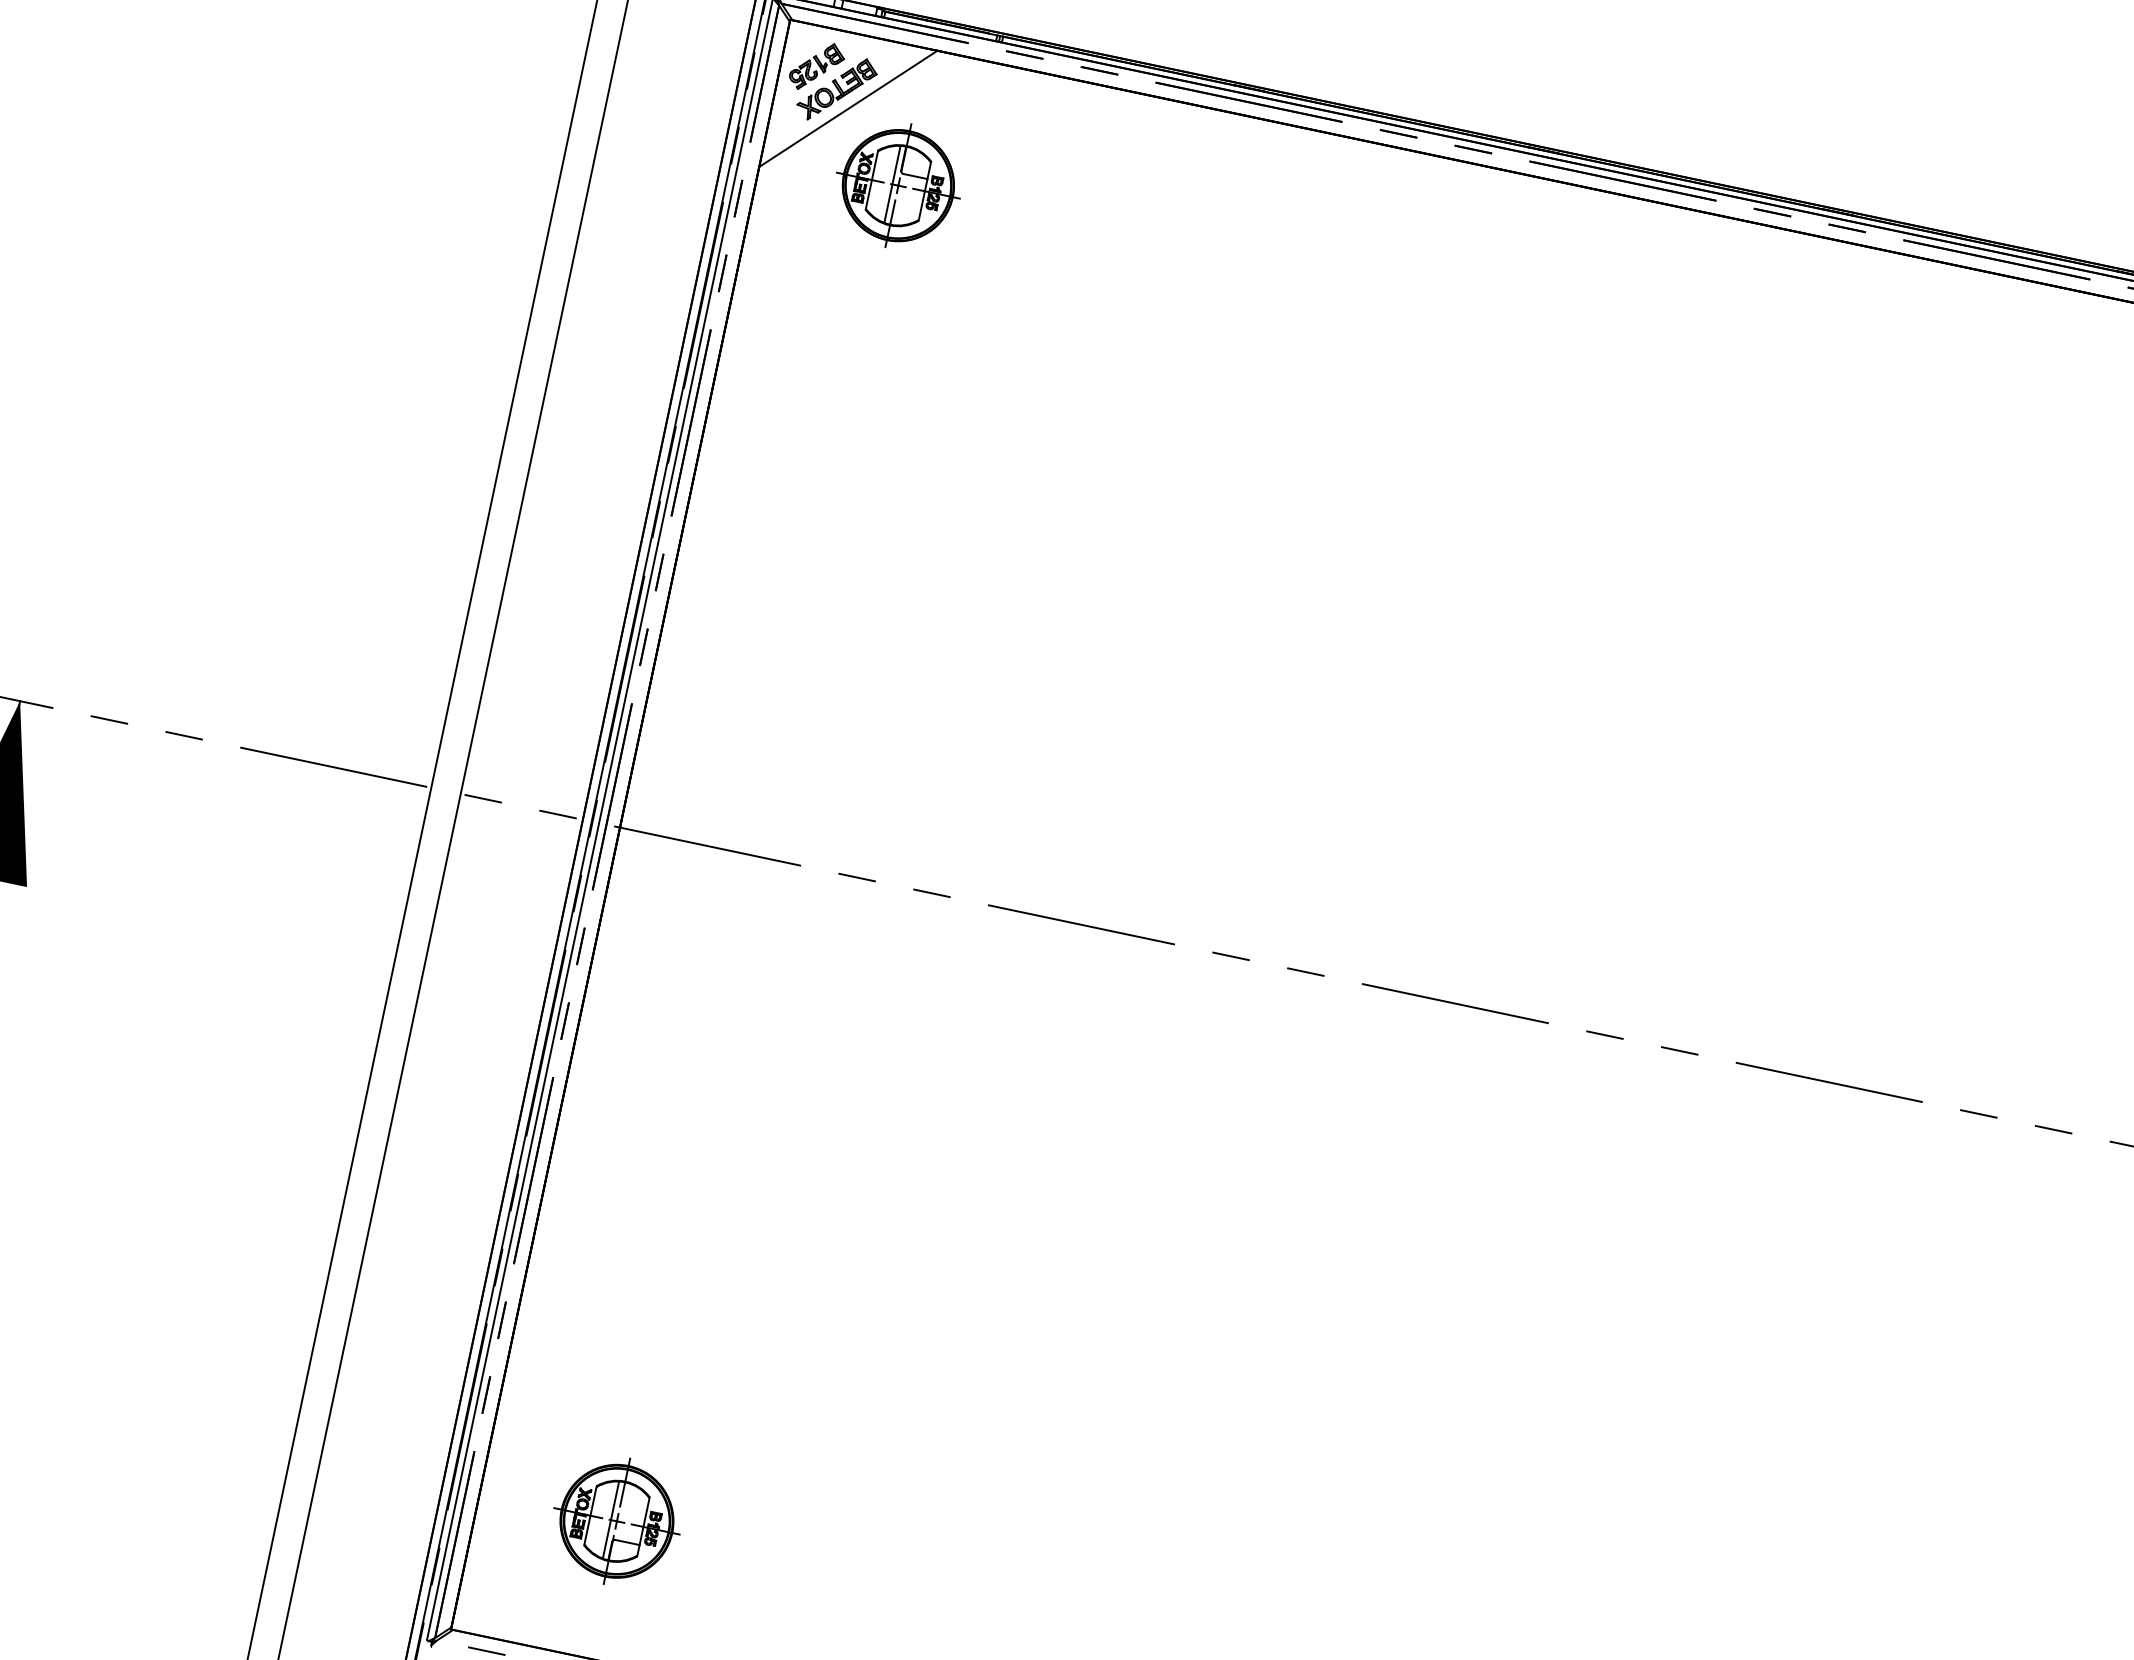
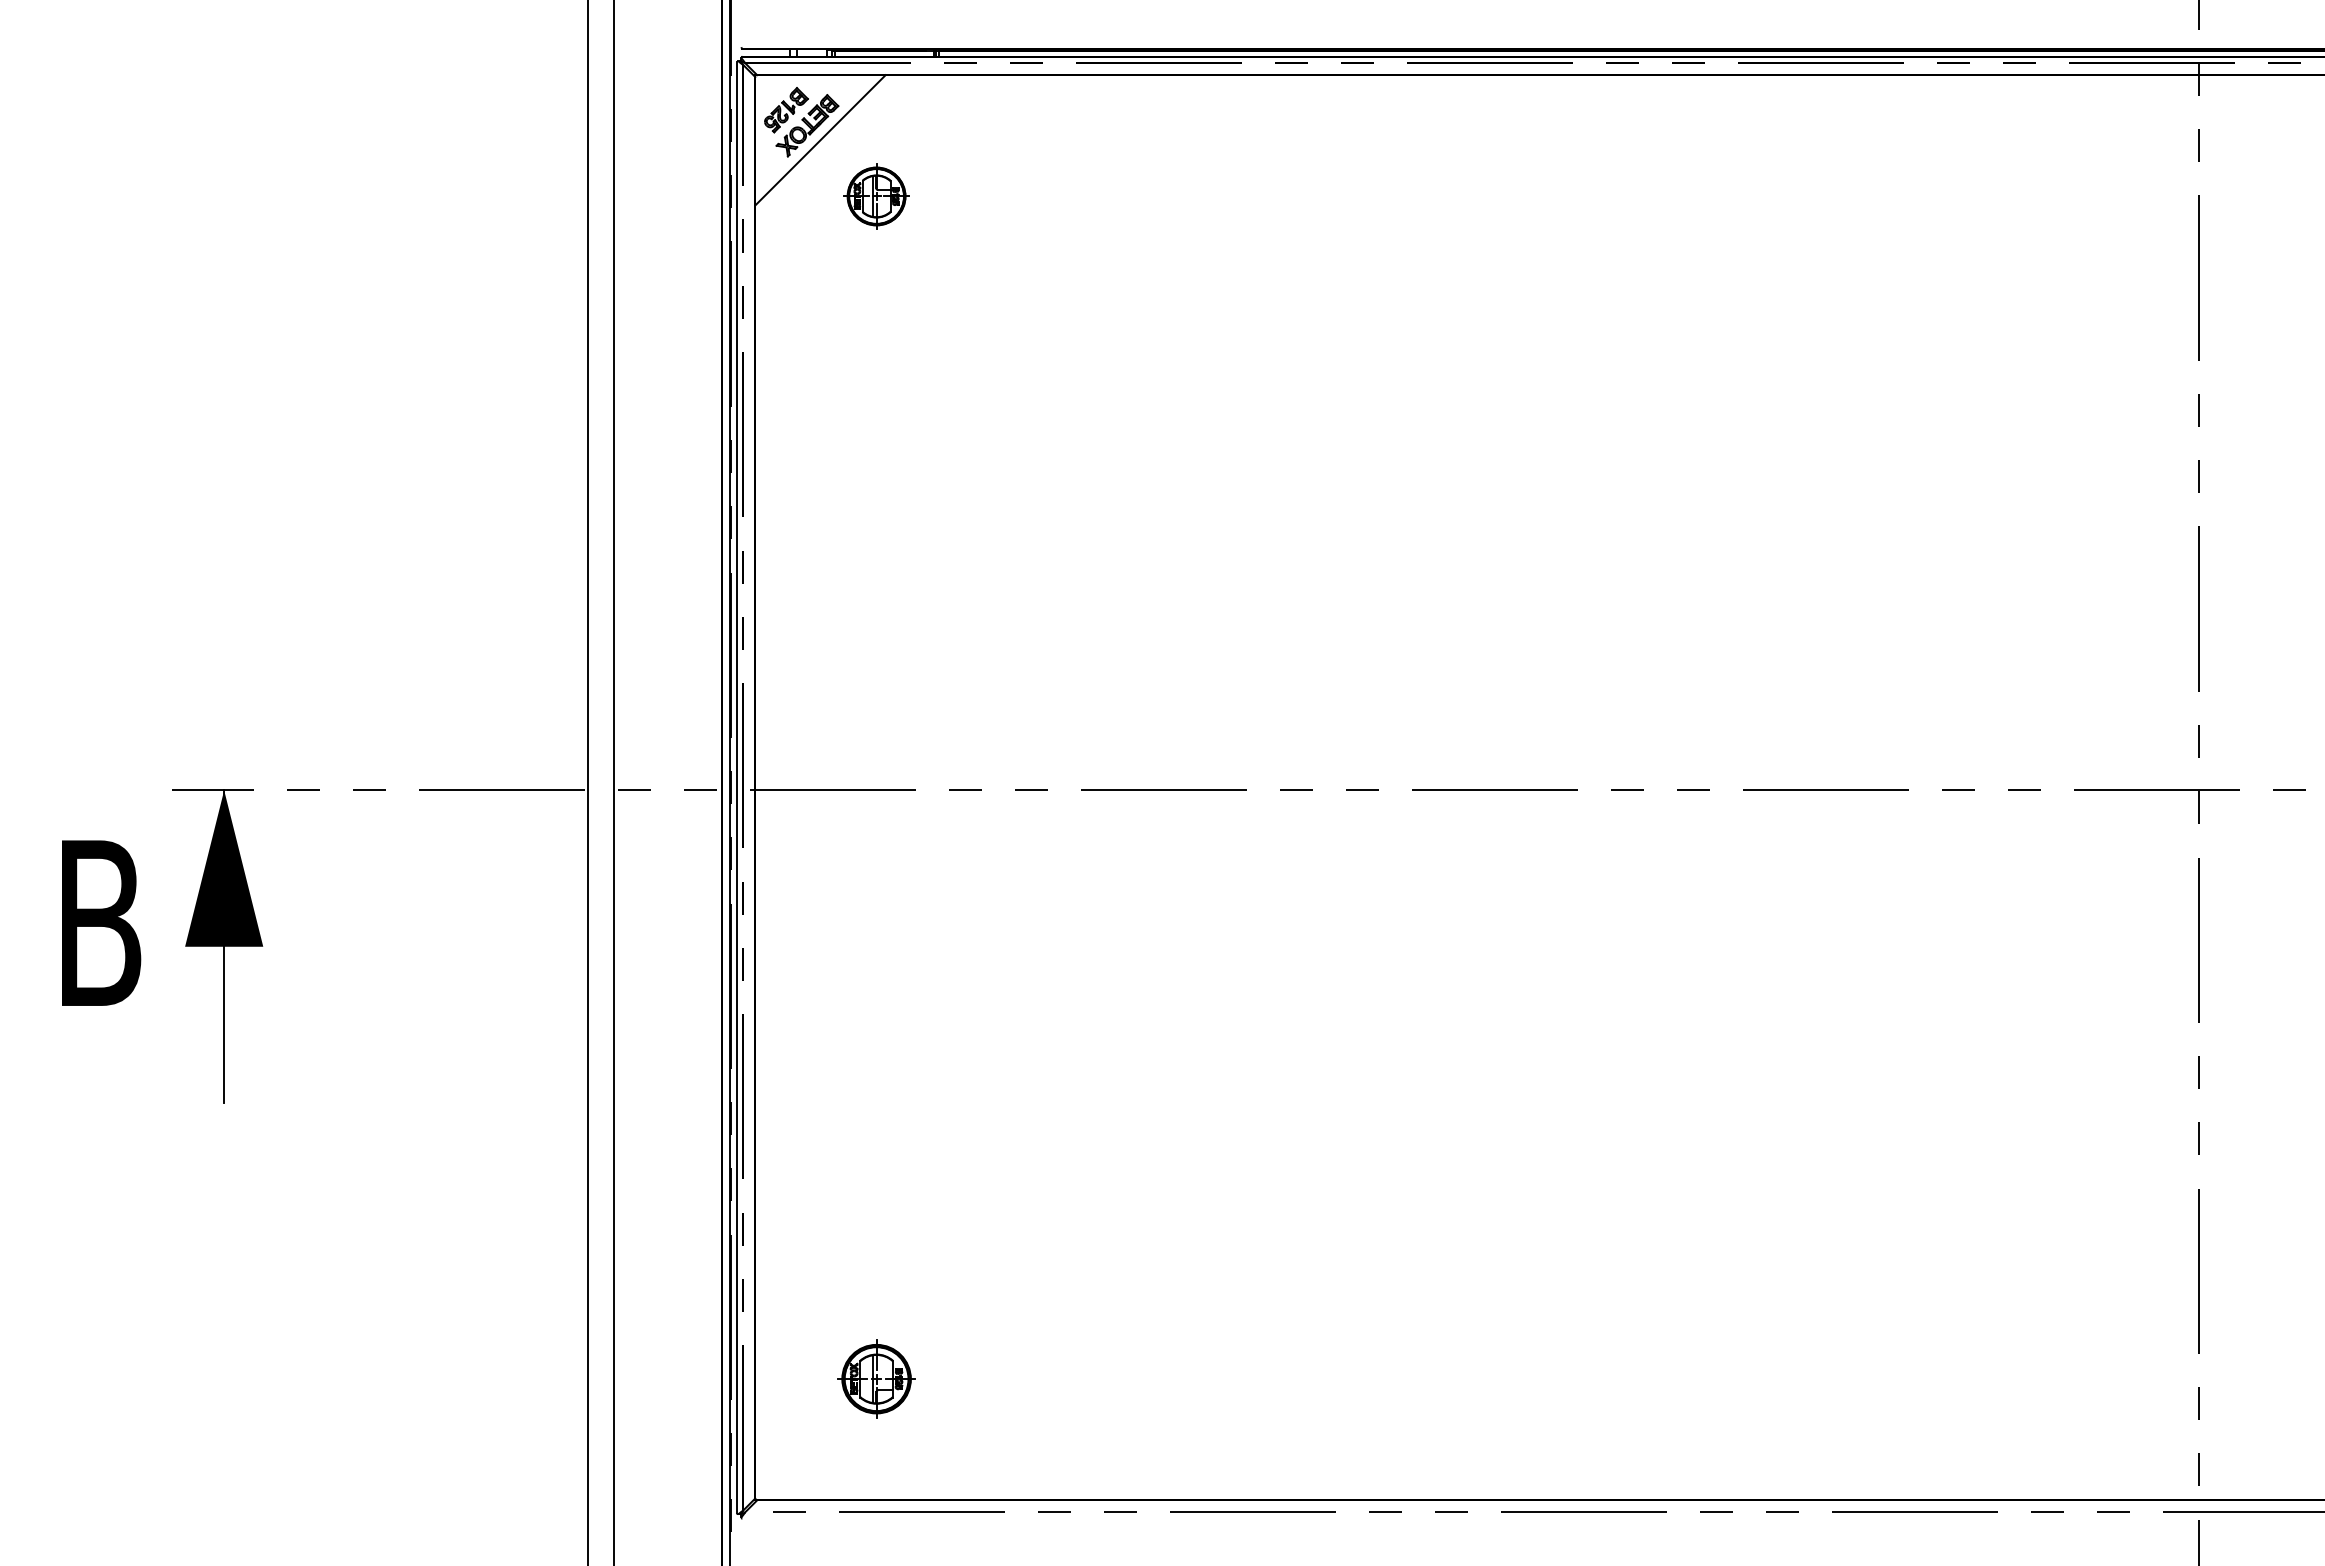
part: (898, 185) -> (876, 196), size x0.6
part: (616, 1521) -> (876, 1379), size x0.7

